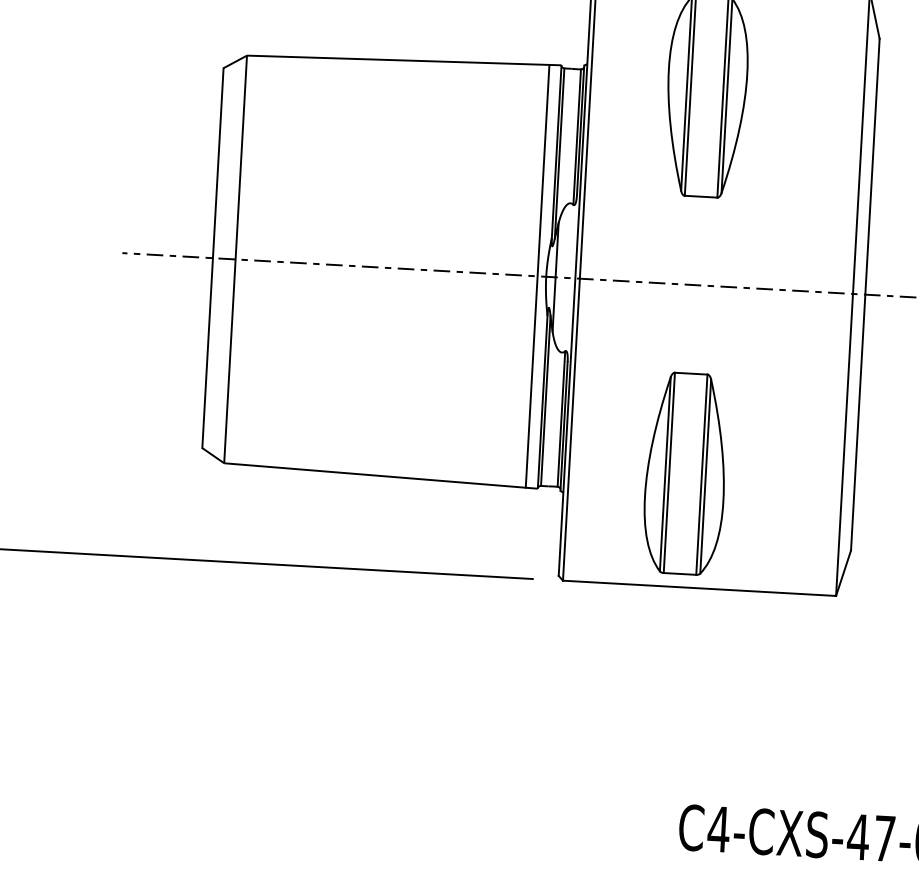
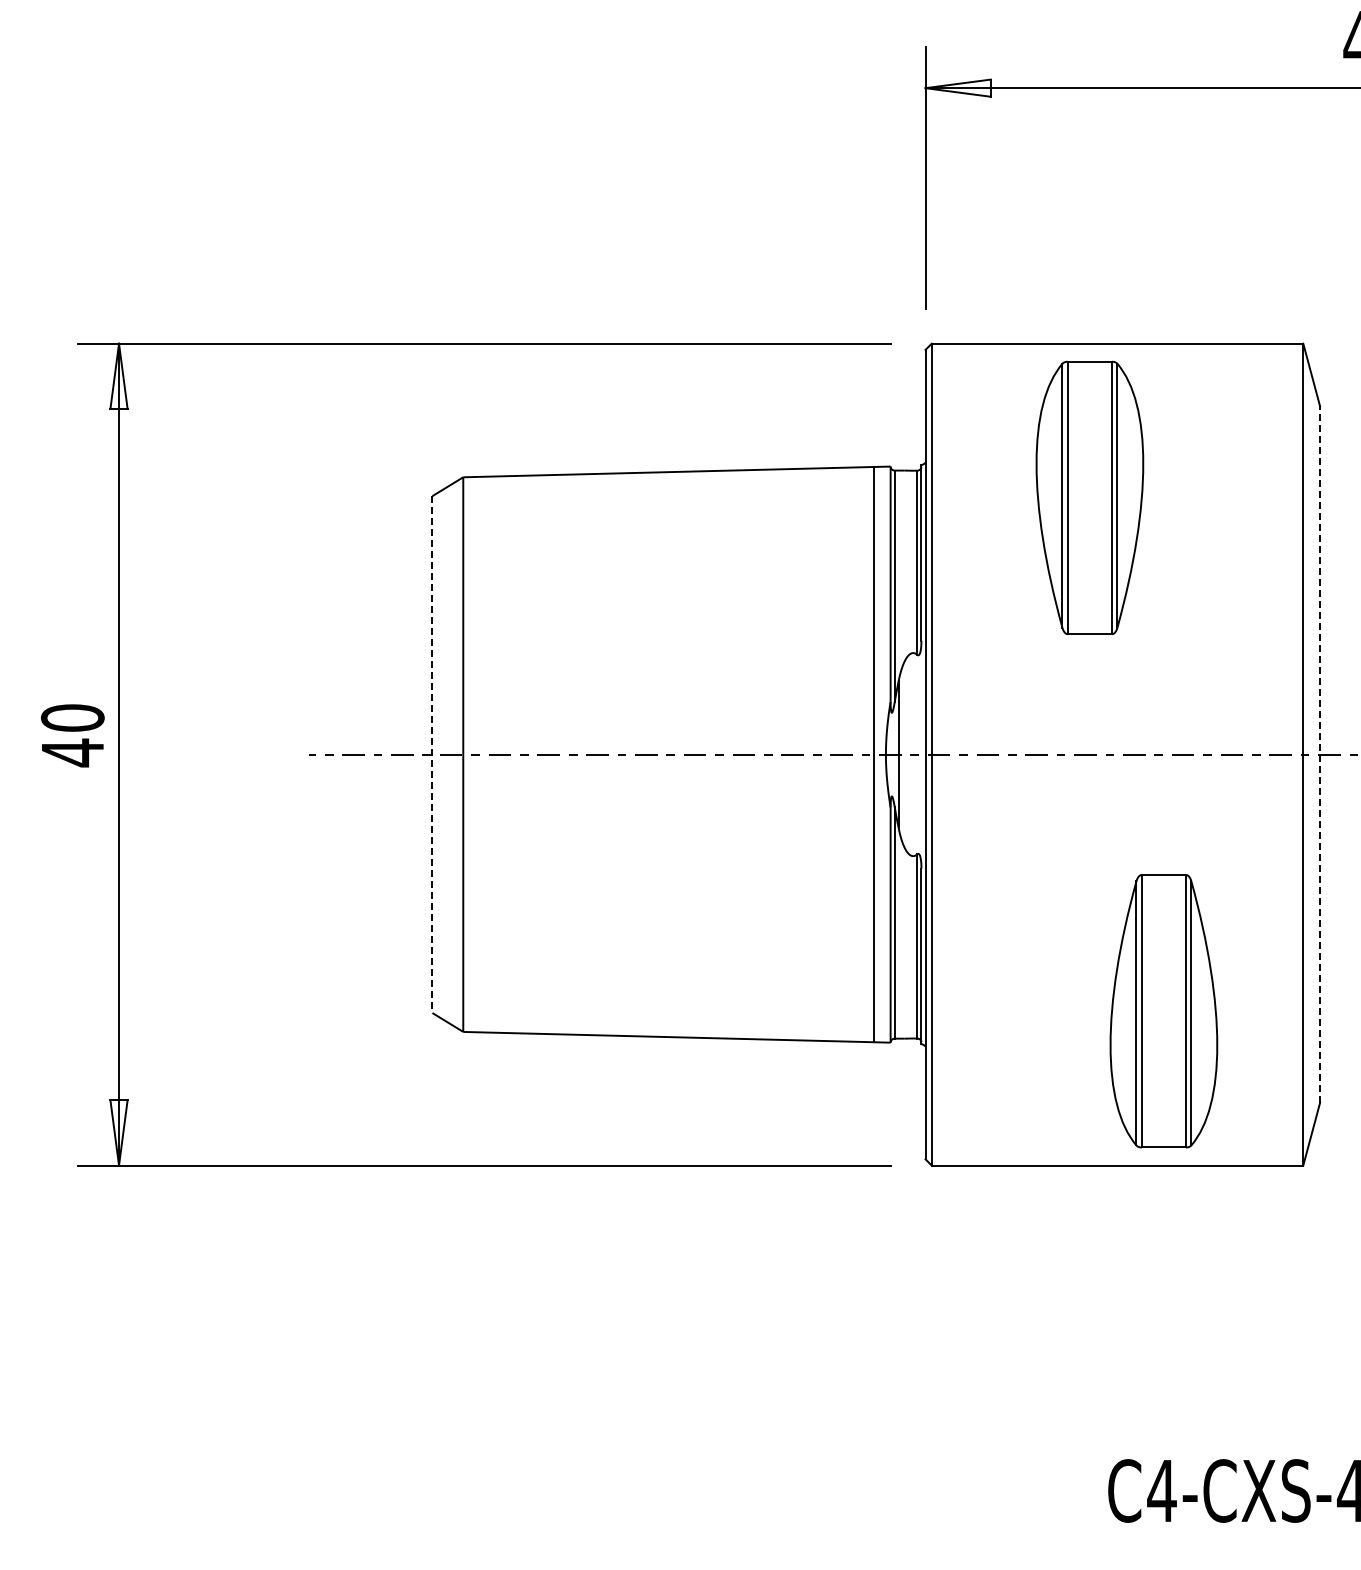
line: (212, 258) -> (432, 755), solid -> dashed
line: (865, 294) -> (1320, 754), solid -> dashed
part: (685, 473) -> (1163, 1011), moved

